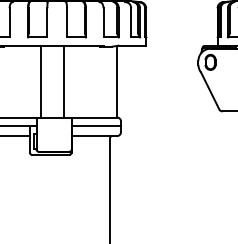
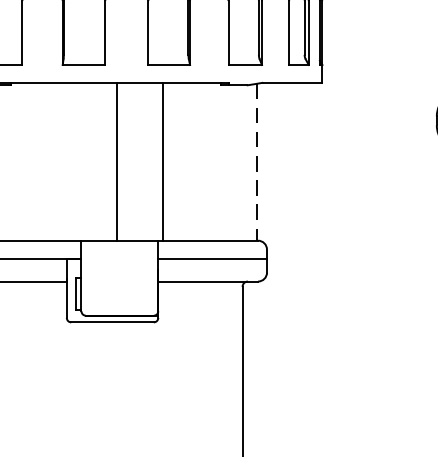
line: (40, 81) -> (116, 161), moved
line: (63, 81) -> (162, 161), moved
line: (116, 81) -> (256, 161), solid -> dashed

